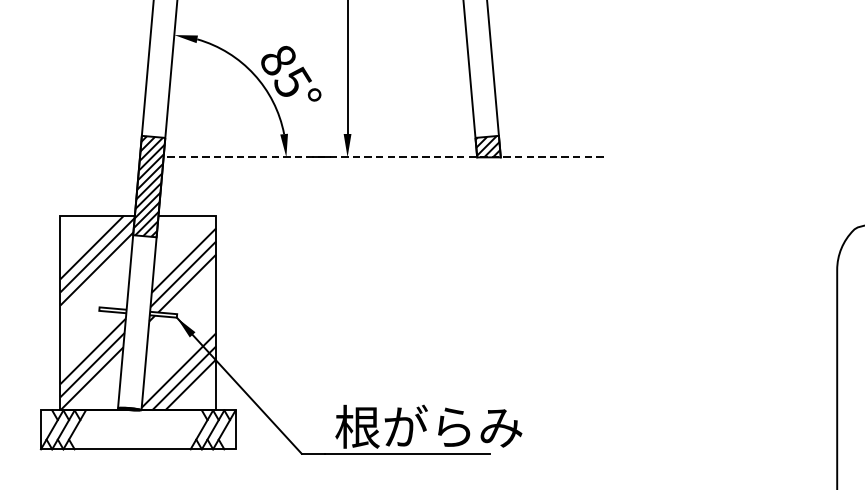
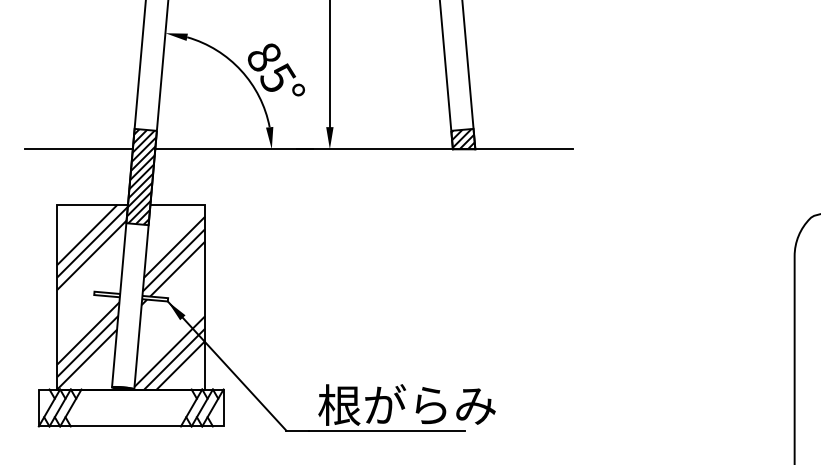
line: (82, 157) -> (78, 149), added
line: (384, 157) -> (364, 149), dashed -> solid

